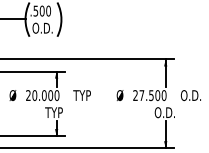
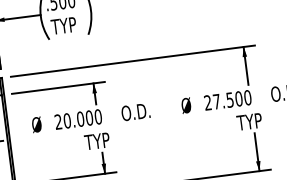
text: (42, 27) -> (65, 24), O.D. -> TYP
text: (83, 95) -> (135, 112), TYP -> O.D.
text: (164, 112) -> (251, 121), O.D. -> TYP

